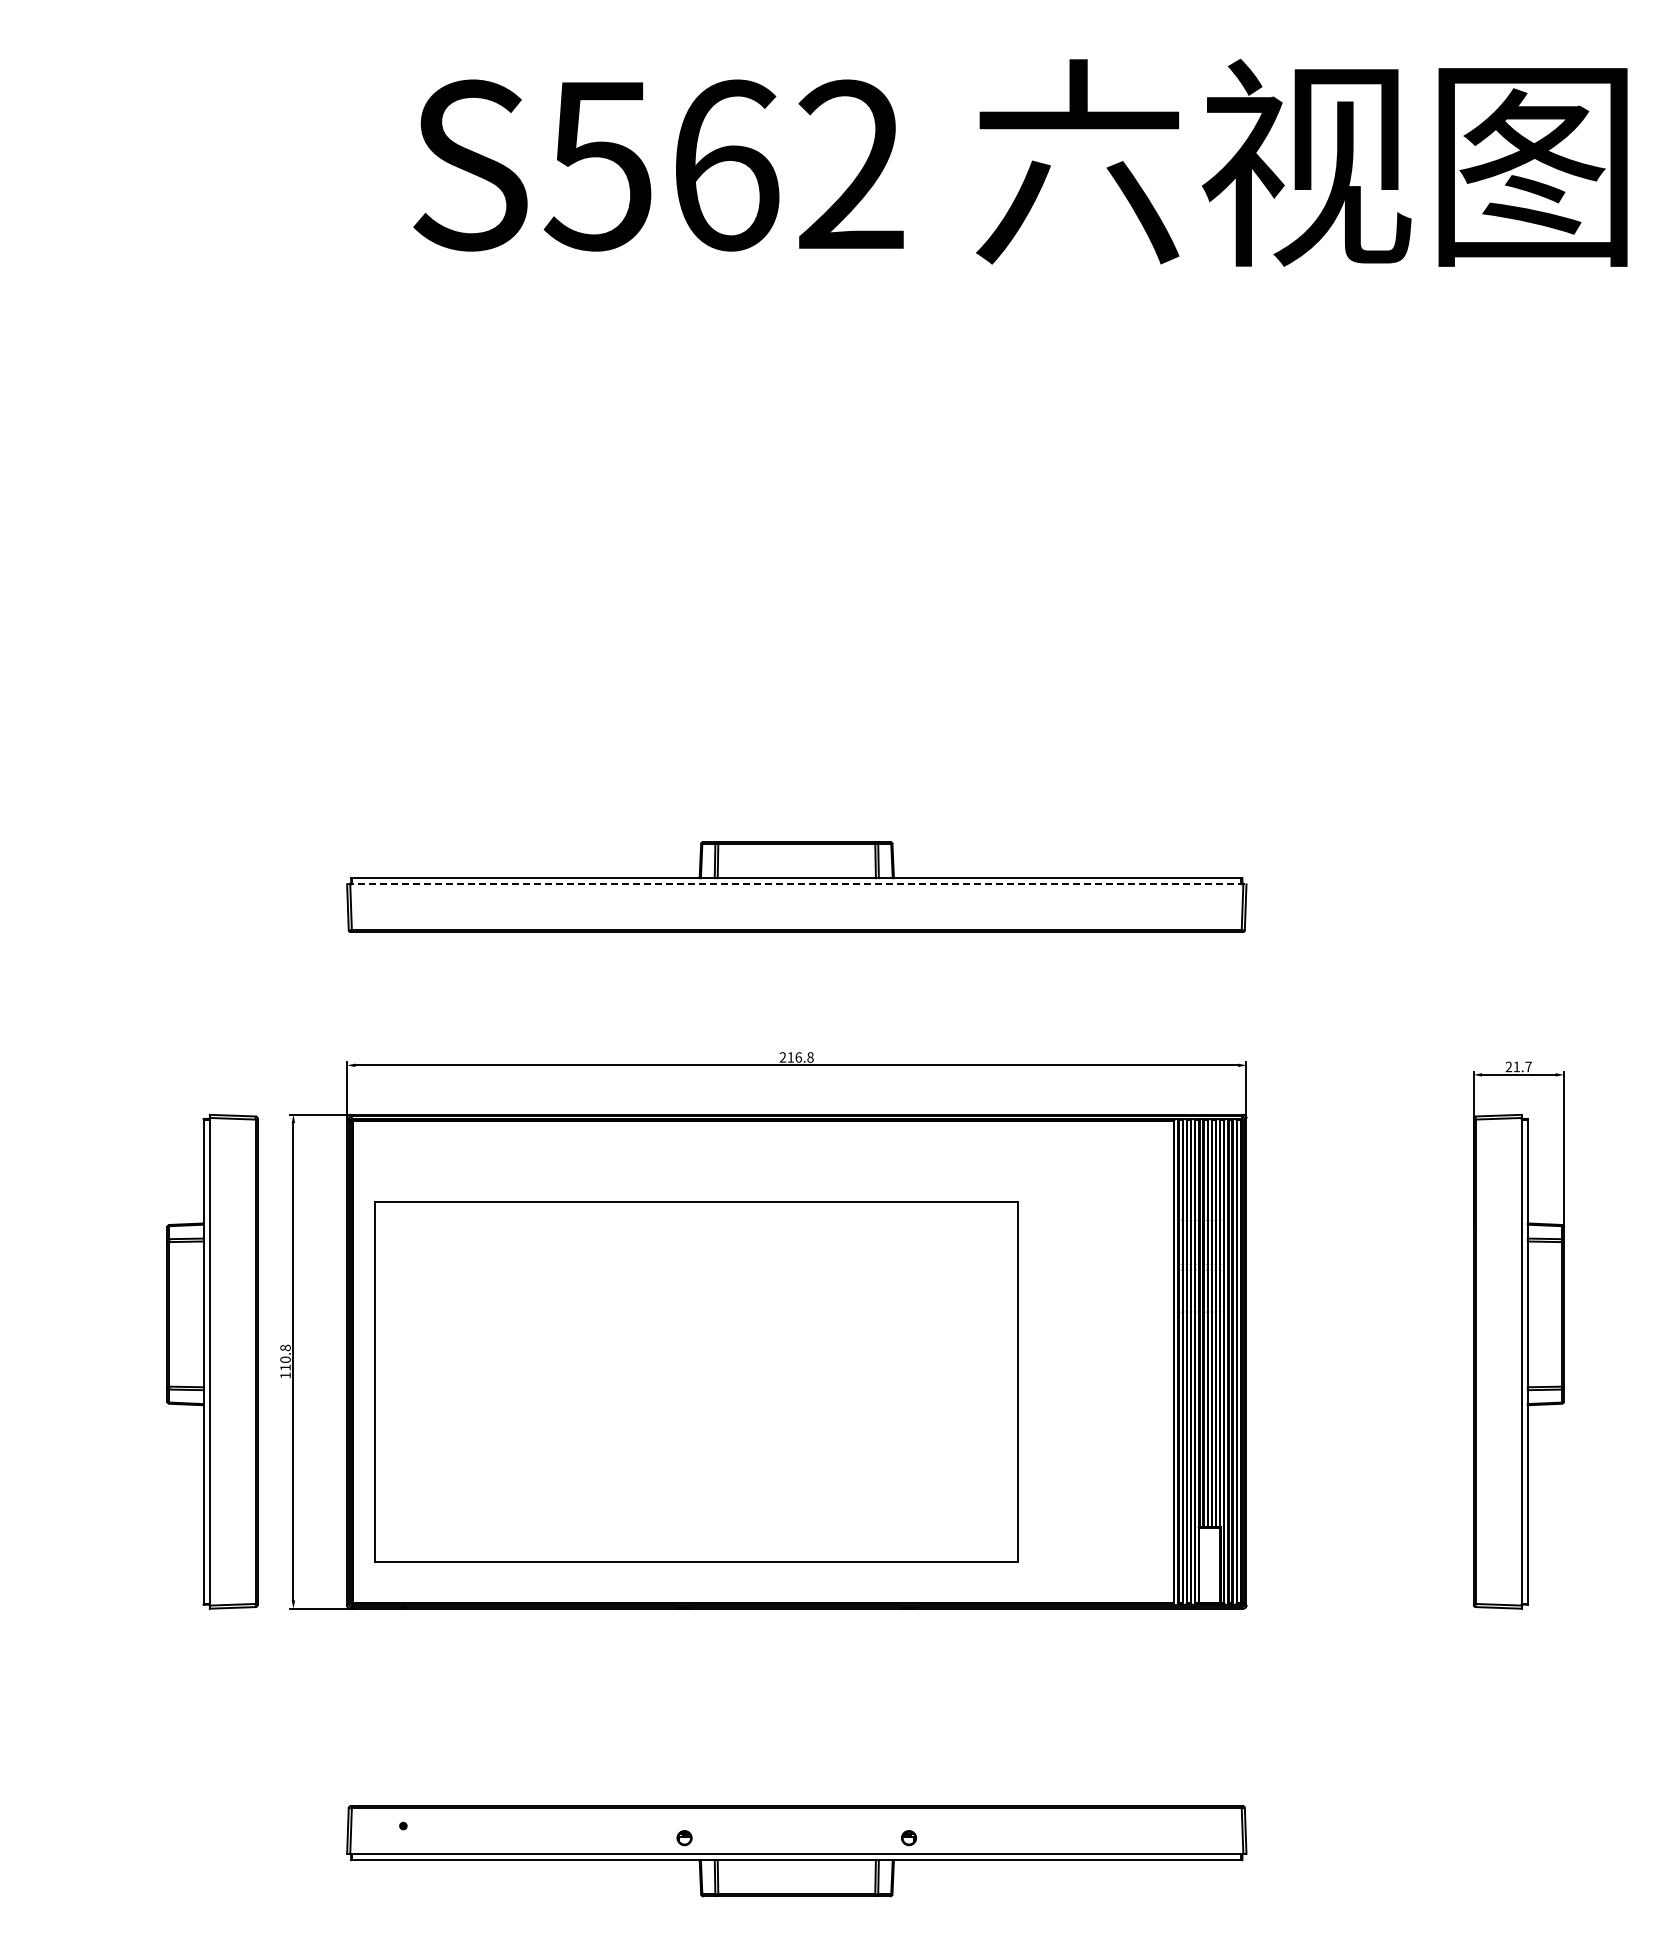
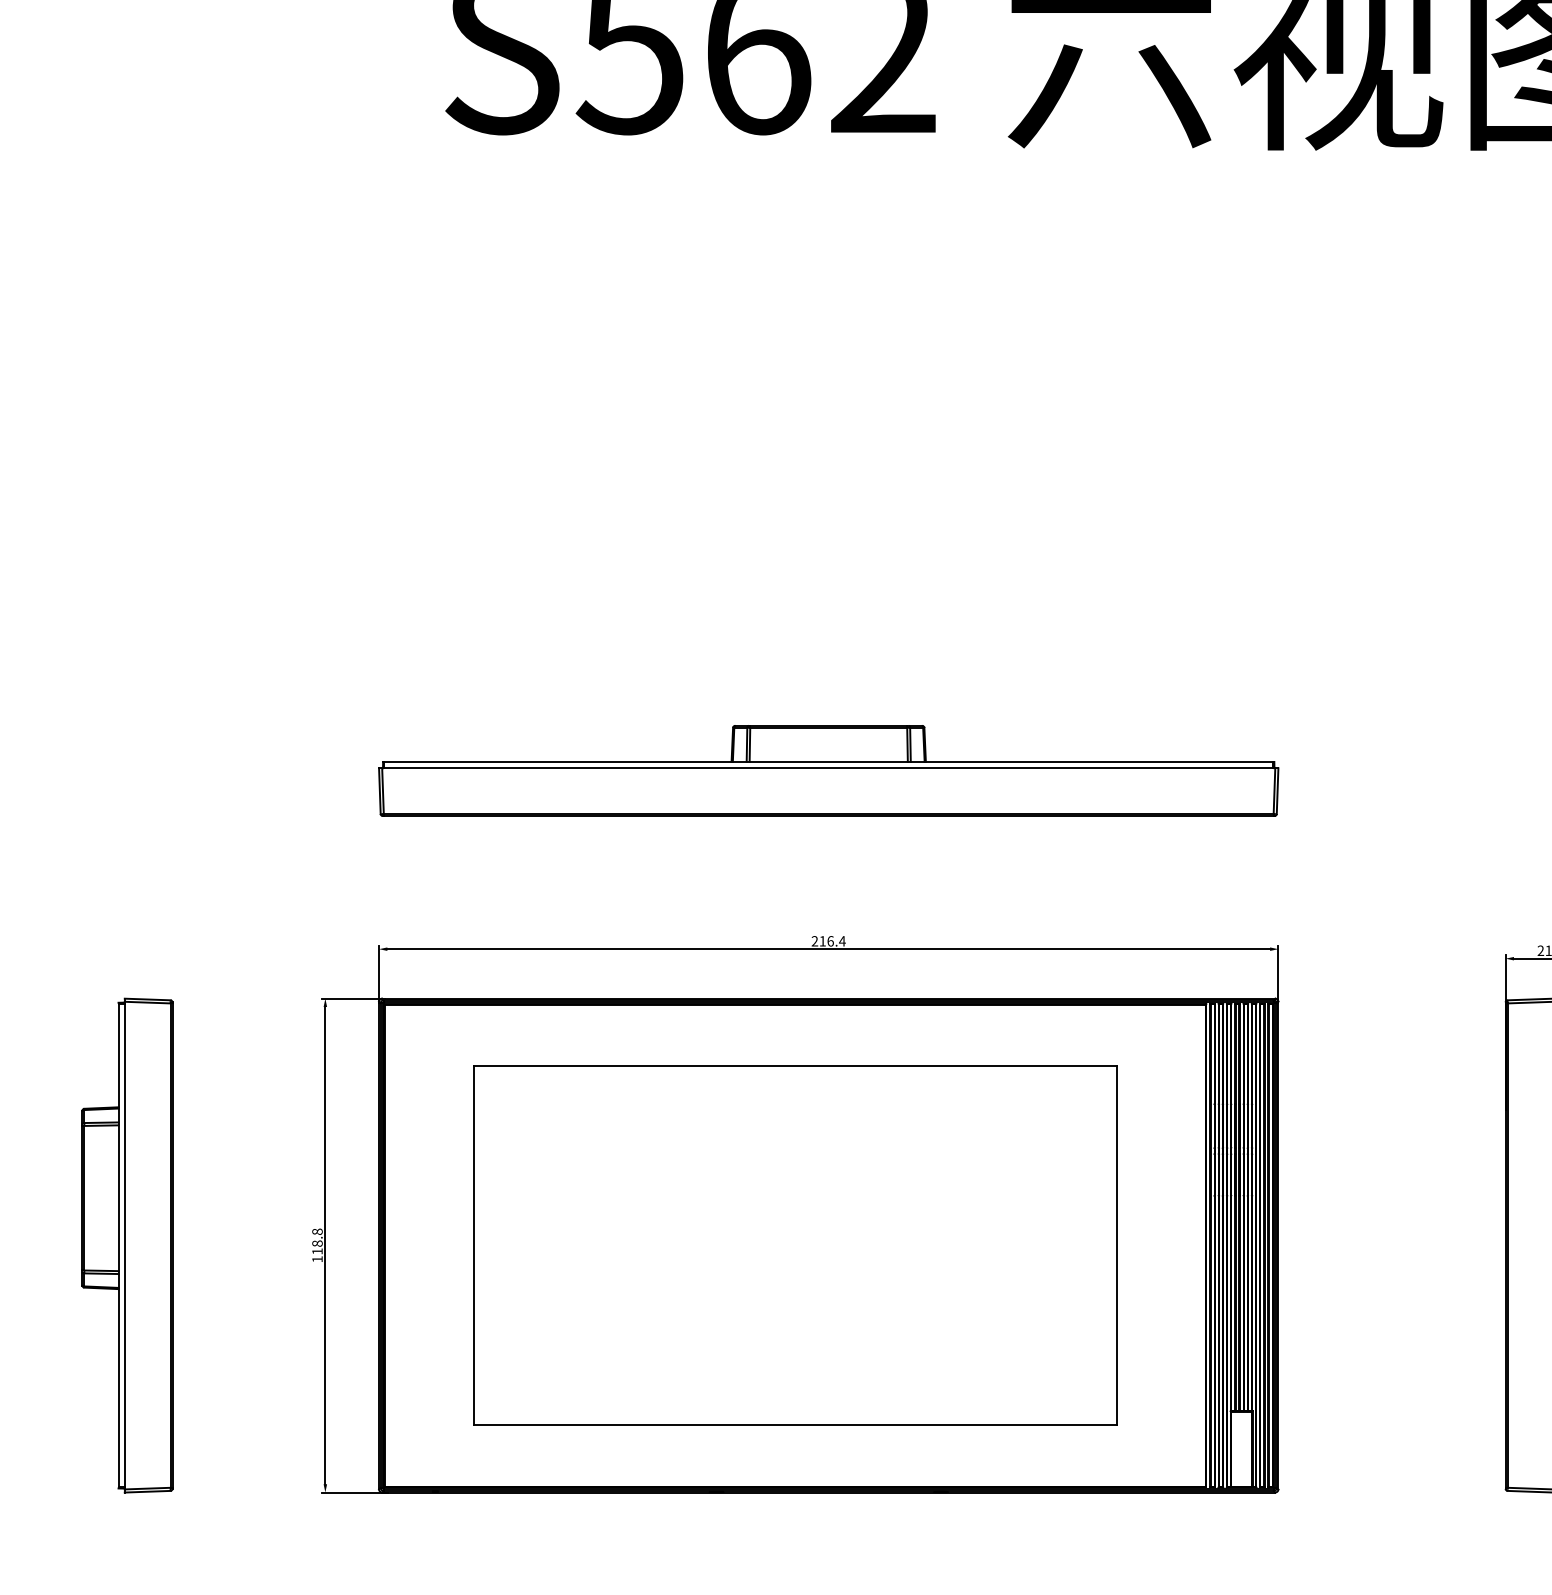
line: (796, 884) -> (828, 768), dashed -> solid
text: (810, 1057) -> (842, 941), 216.8 -> 216.4
text: (285, 1359) -> (317, 1243), 110.8 -> 118.8
part: (212, 1361) -> (127, 1245), moved
part: (696, 1381) -> (795, 1245), moved

